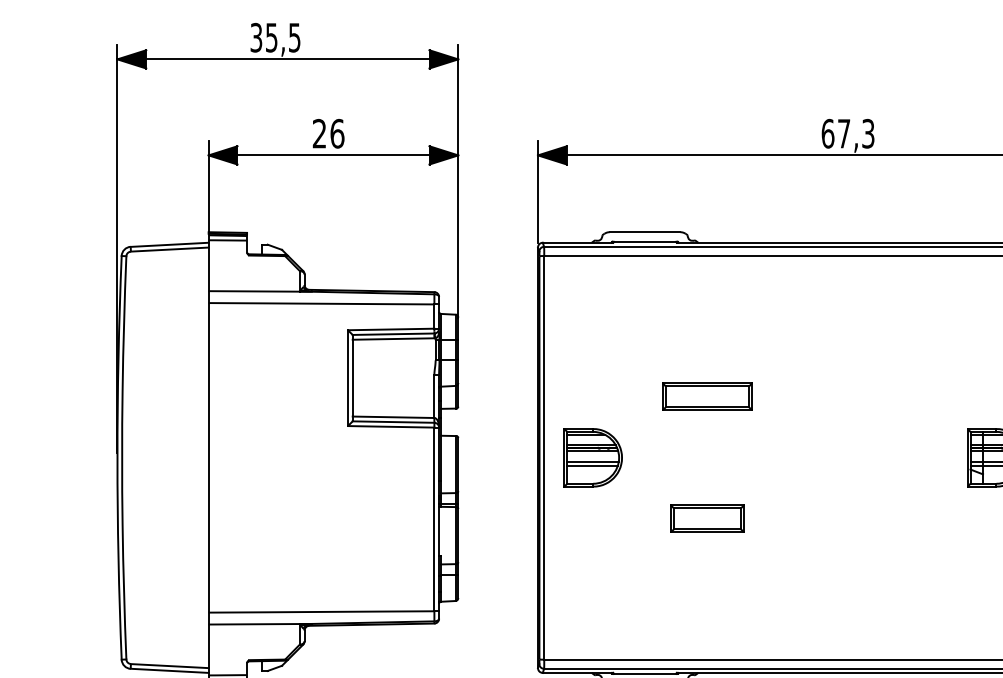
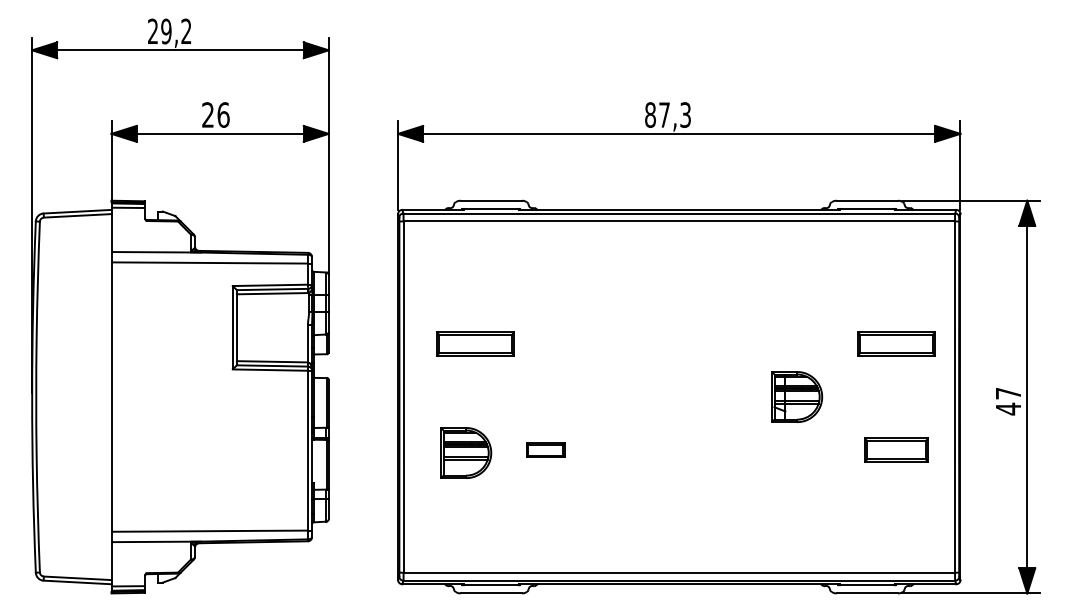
text: (275, 37) -> (169, 31), 35,5 -> 29,2
text: (827, 133) -> (650, 114), 67,3 -> 87,3
part: (707, 396) -> (475, 343), moved
part: (593, 457) -> (466, 452), moved
part: (707, 518) -> (545, 449), size x0.6

